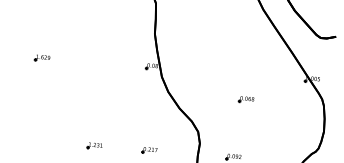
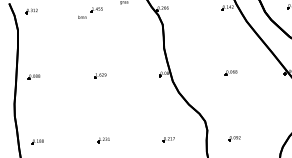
part: (42, 57) -> (100, 75), moved
part: (245, 99) -> (230, 72), moved
part: (94, 146) -> (103, 140), moved

